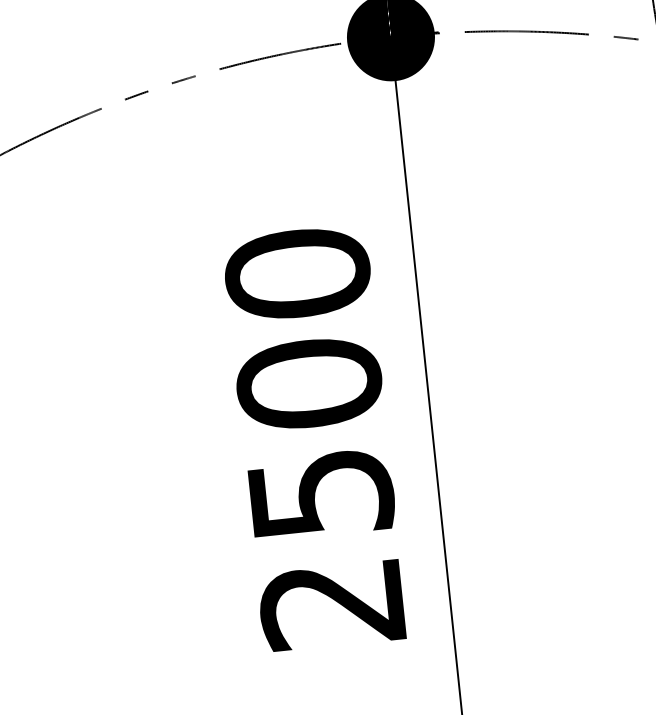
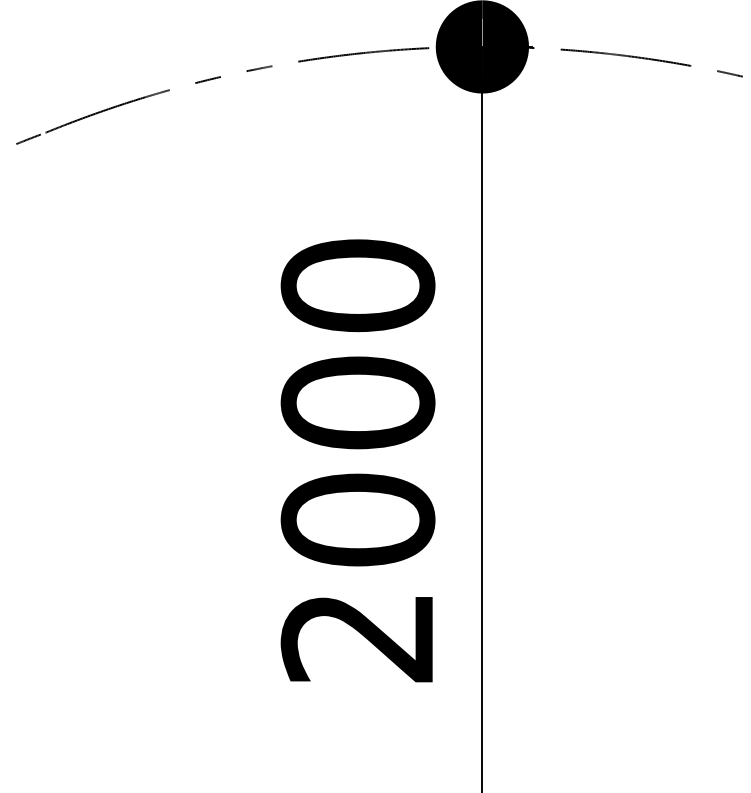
text: (320, 493) -> (357, 519), 2500 -> 2000

